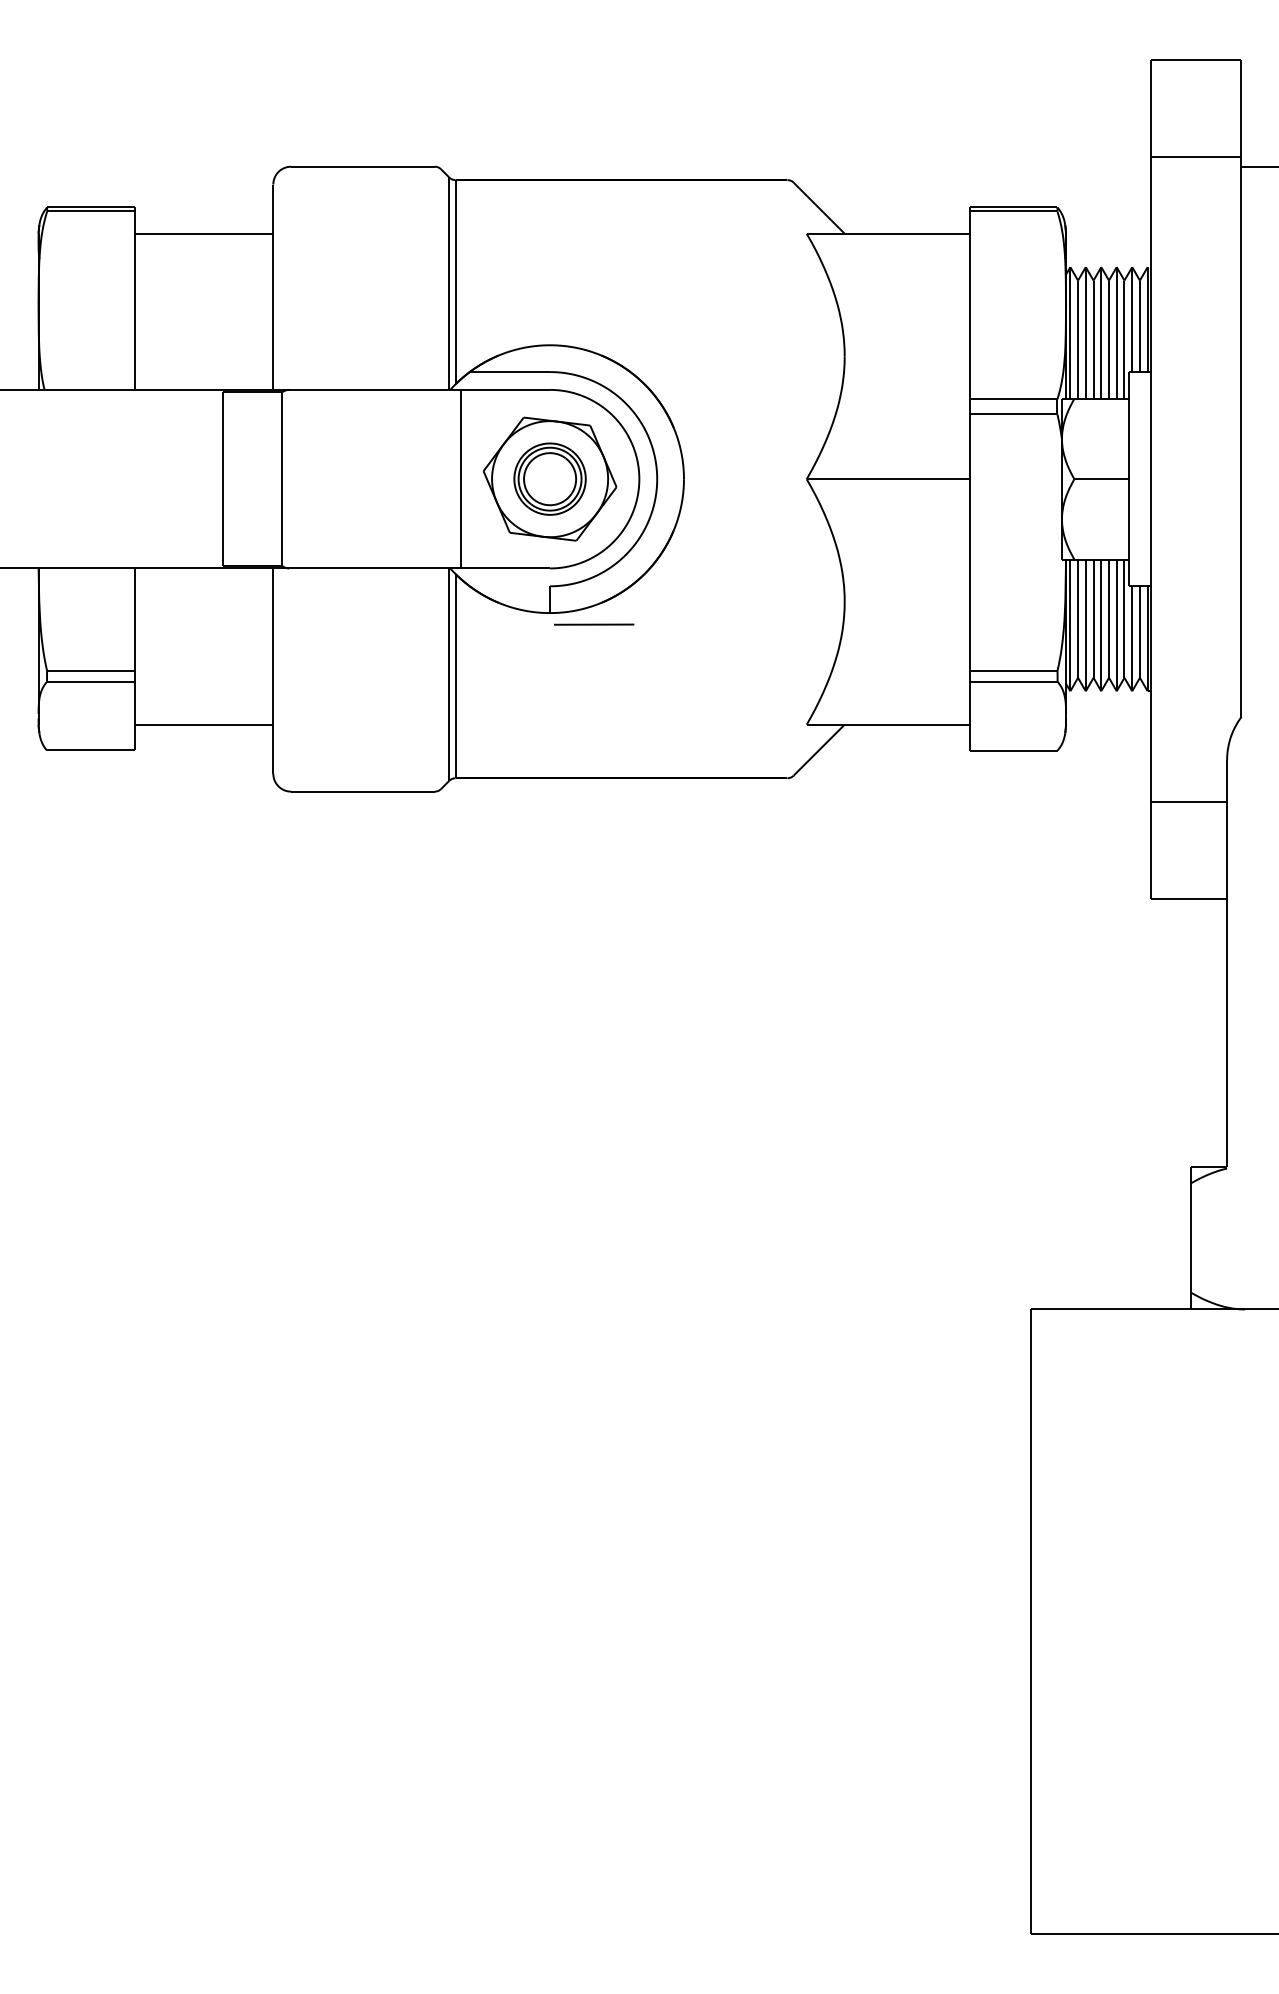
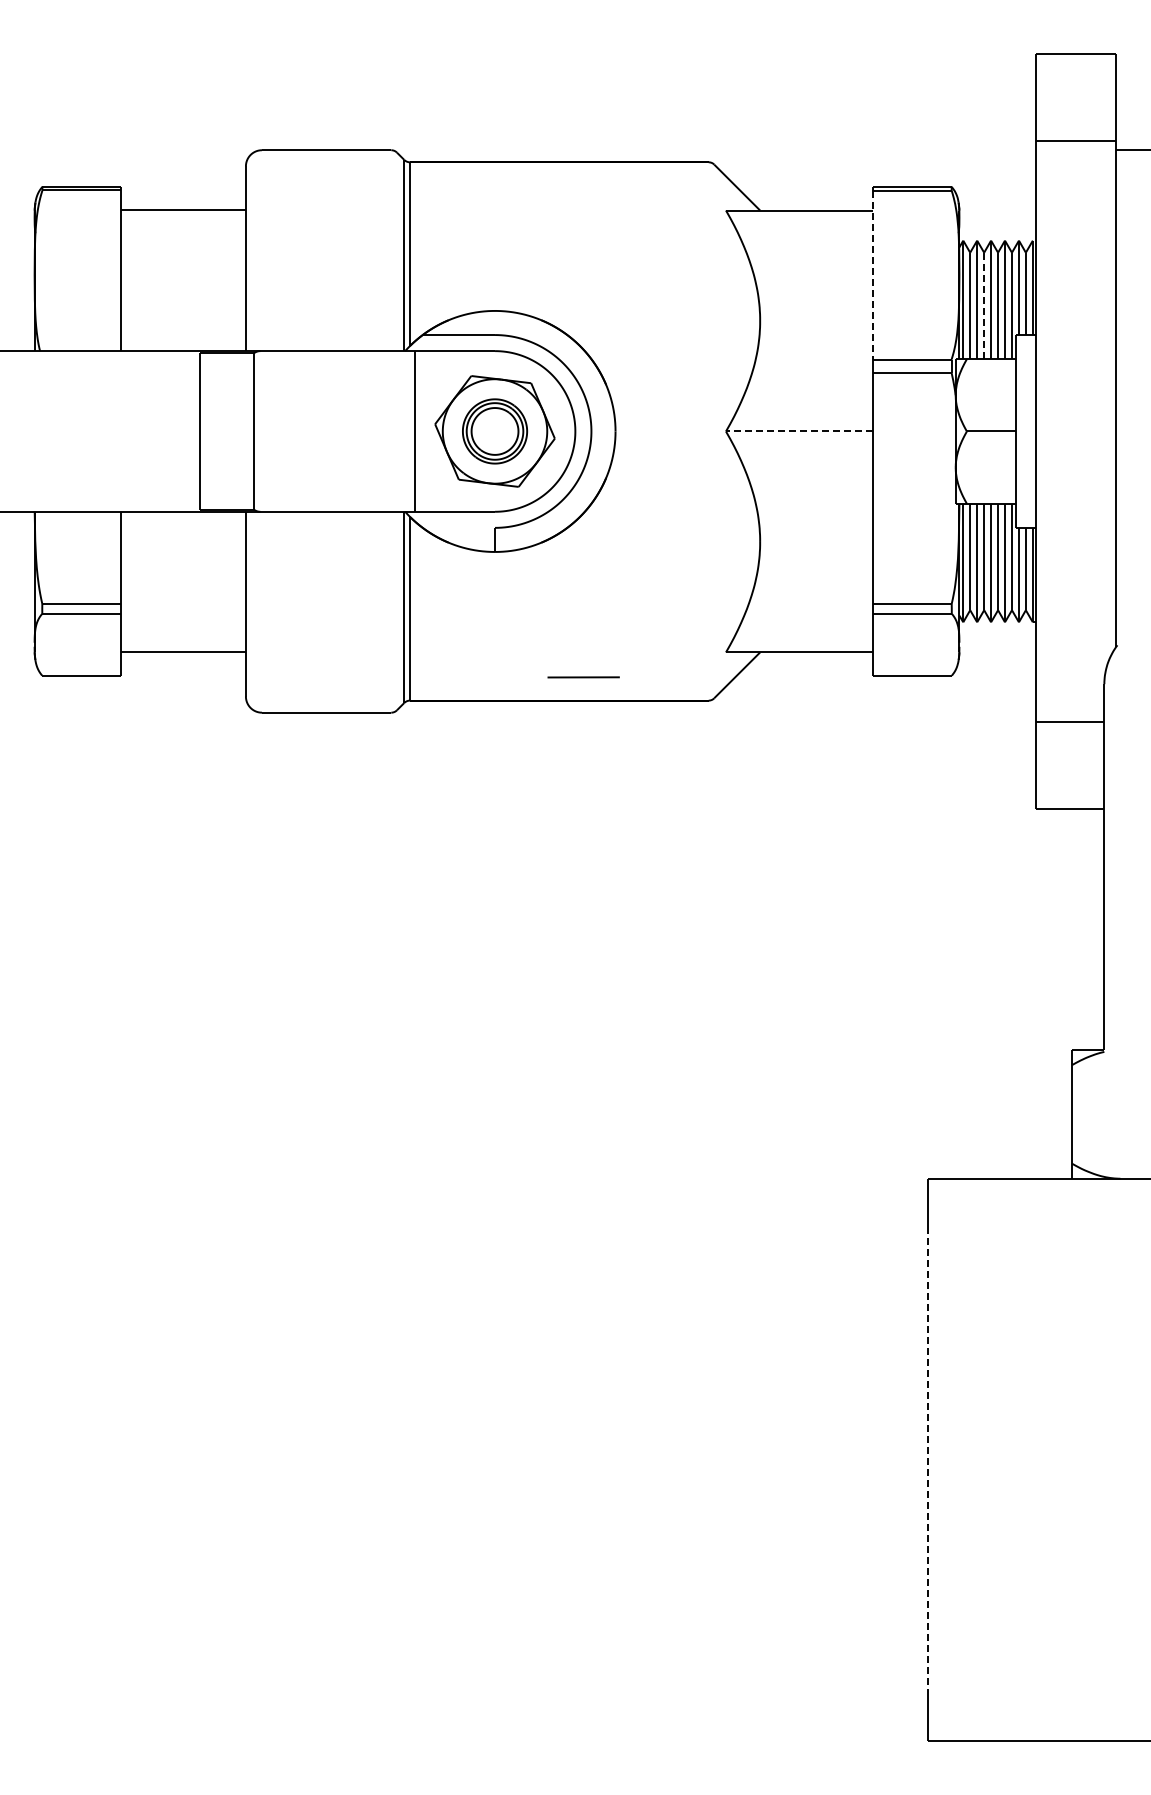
line: (969, 305) -> (872, 275), solid -> dashed
line: (1093, 339) -> (984, 305), solid -> dashed
line: (887, 479) -> (798, 431), solid -> dashed
line: (593, 624) -> (583, 677), moved
line: (1030, 1622) -> (927, 1460), solid -> dashed

